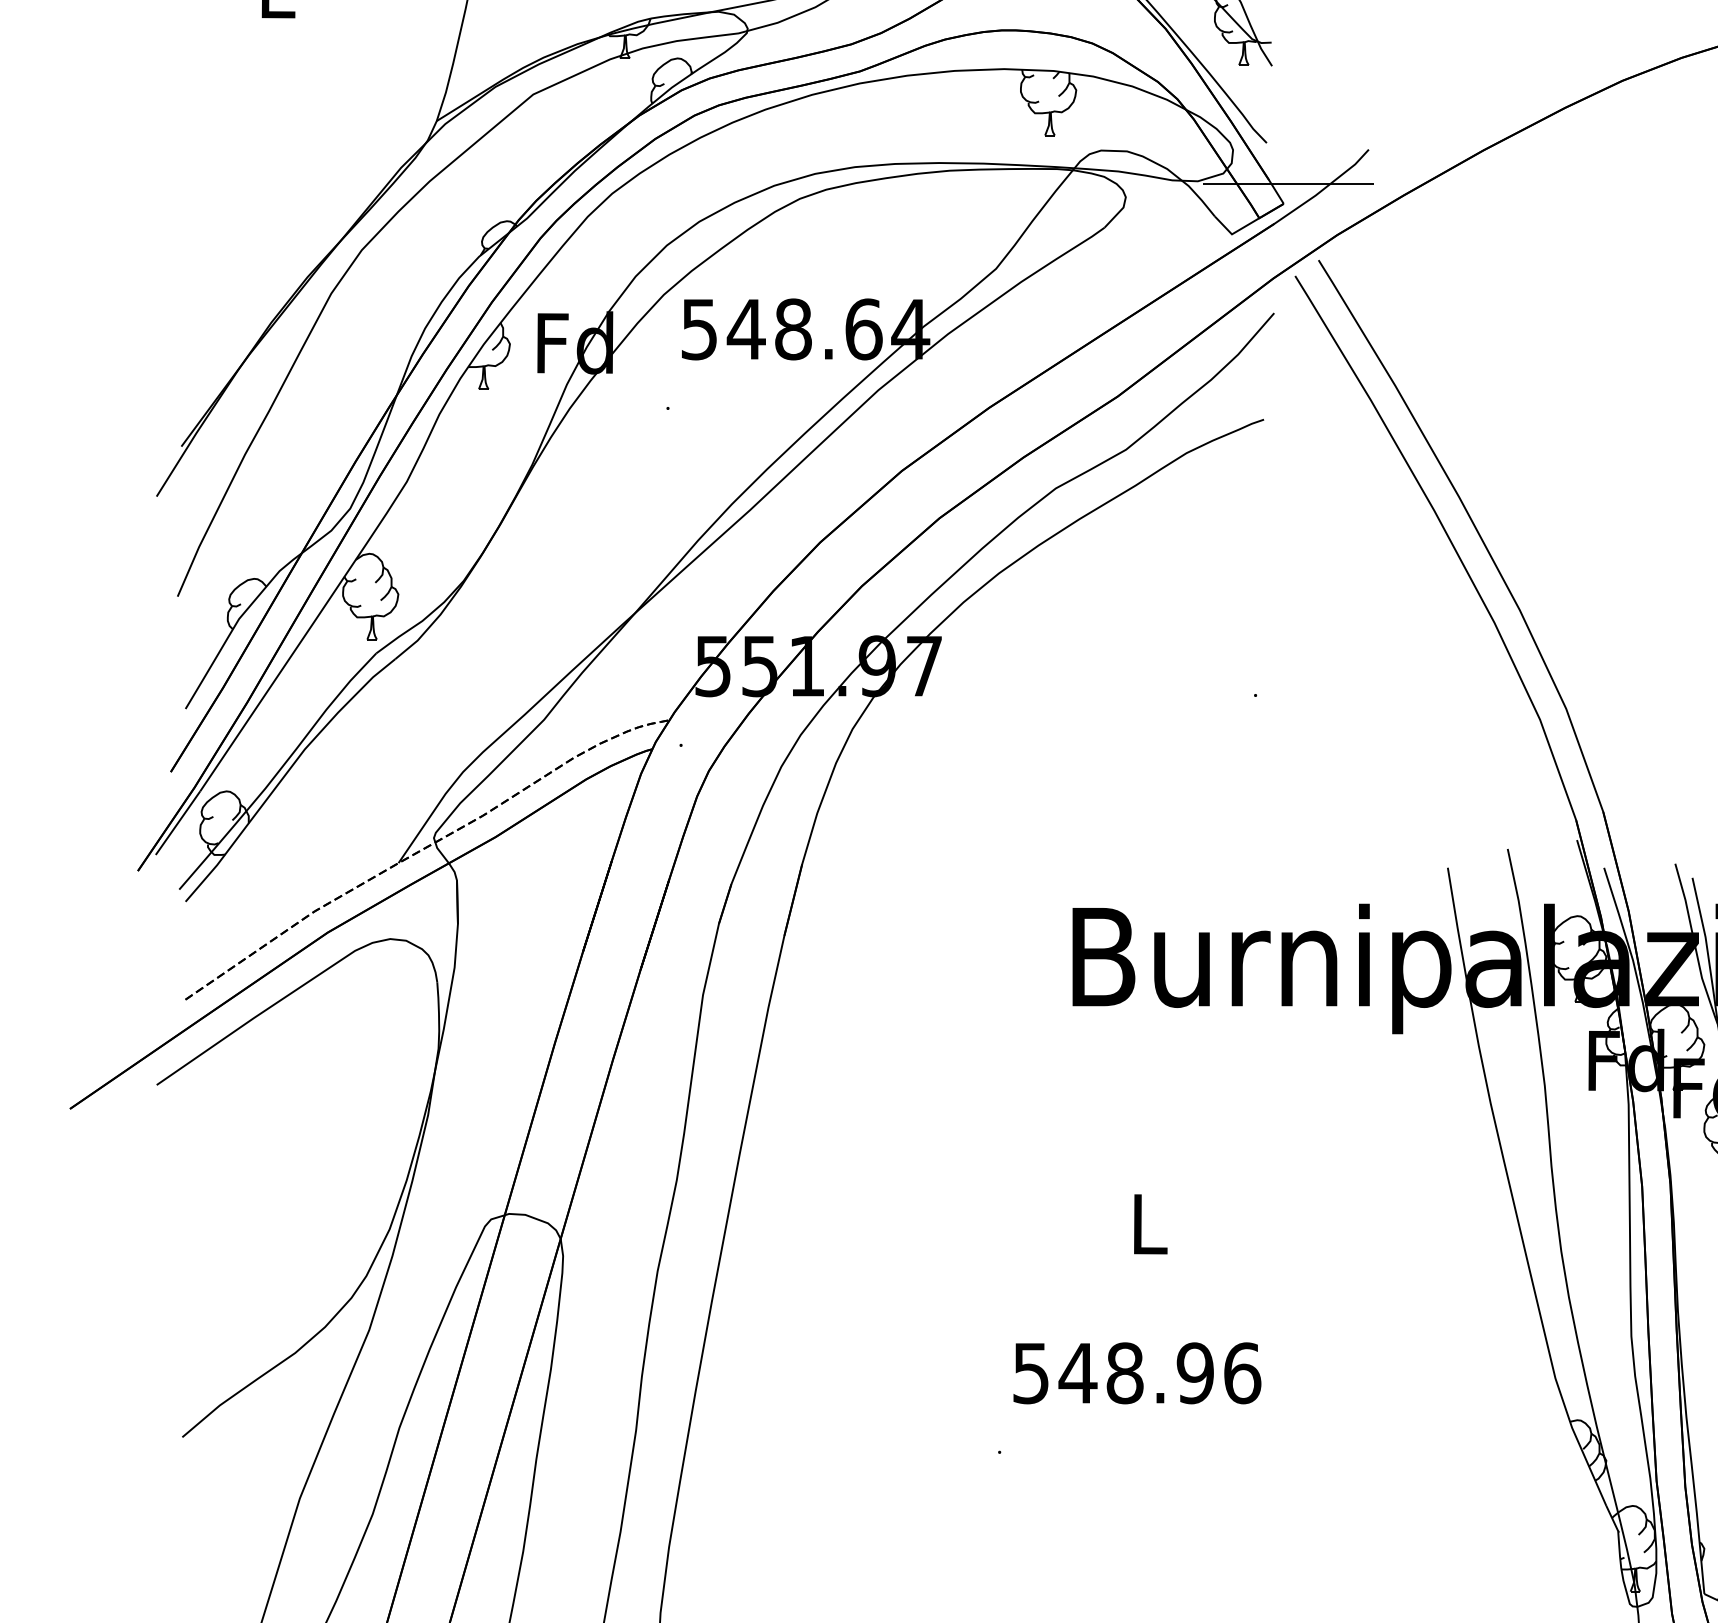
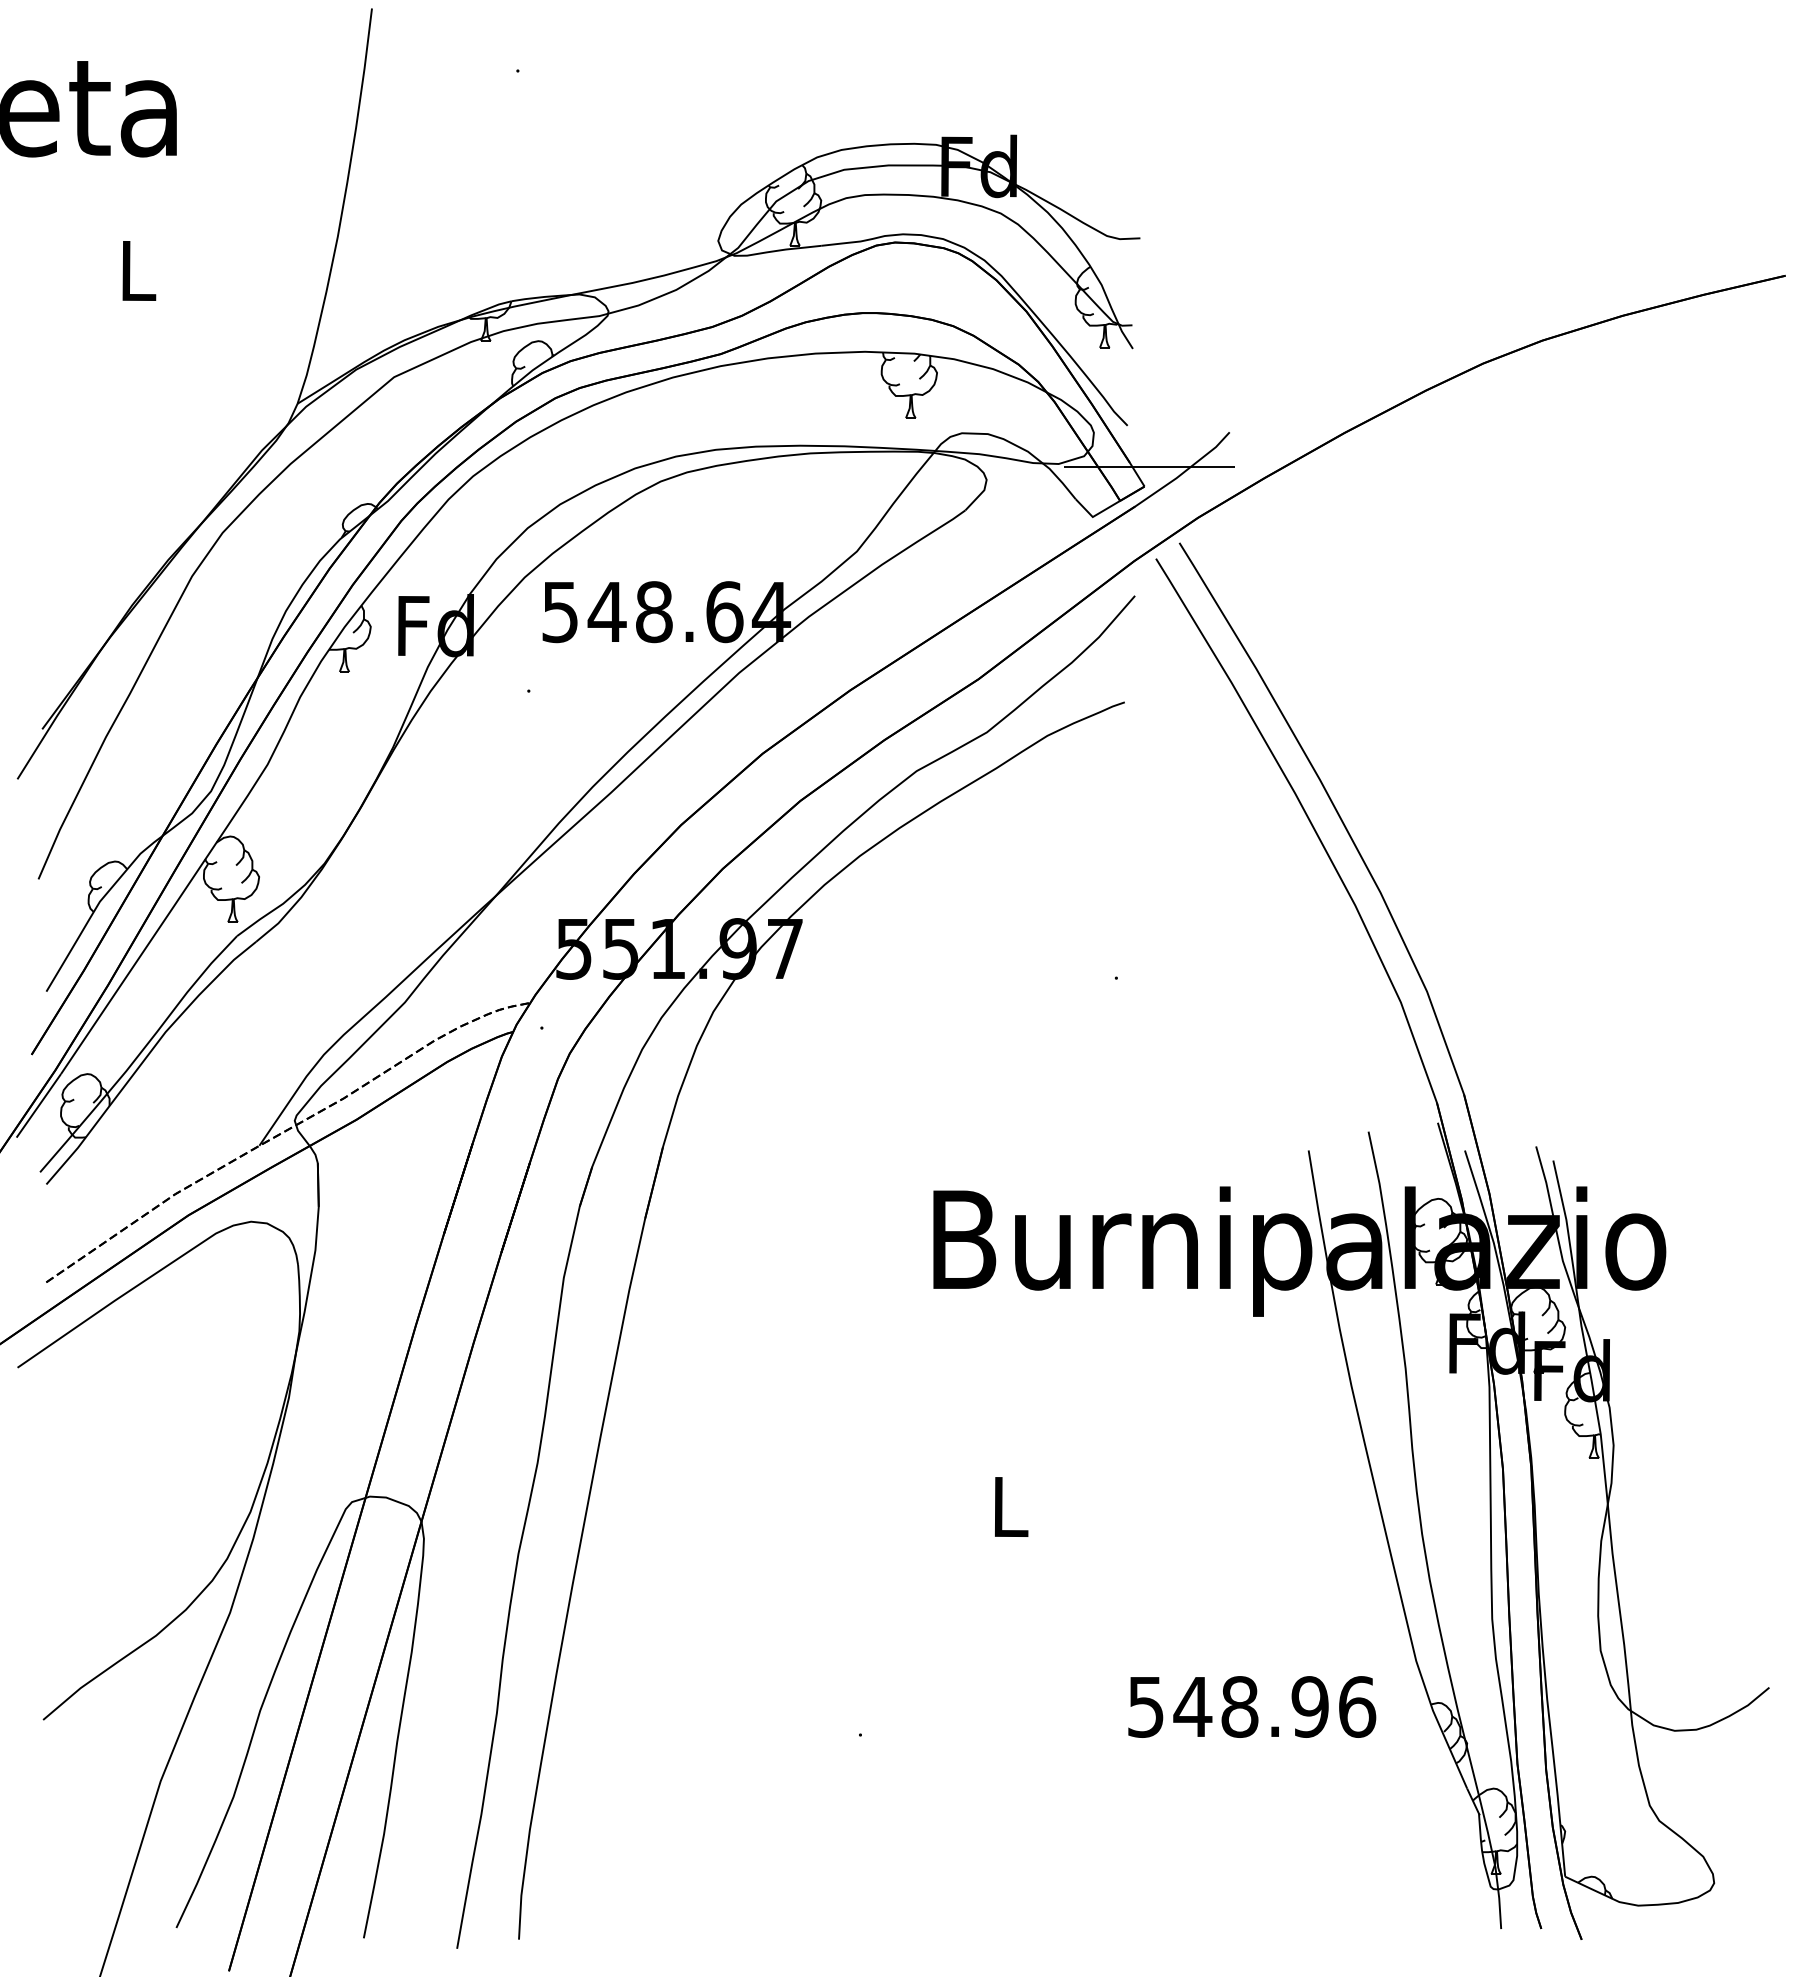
text: (1137, 1372) -> (1252, 1706), moved

